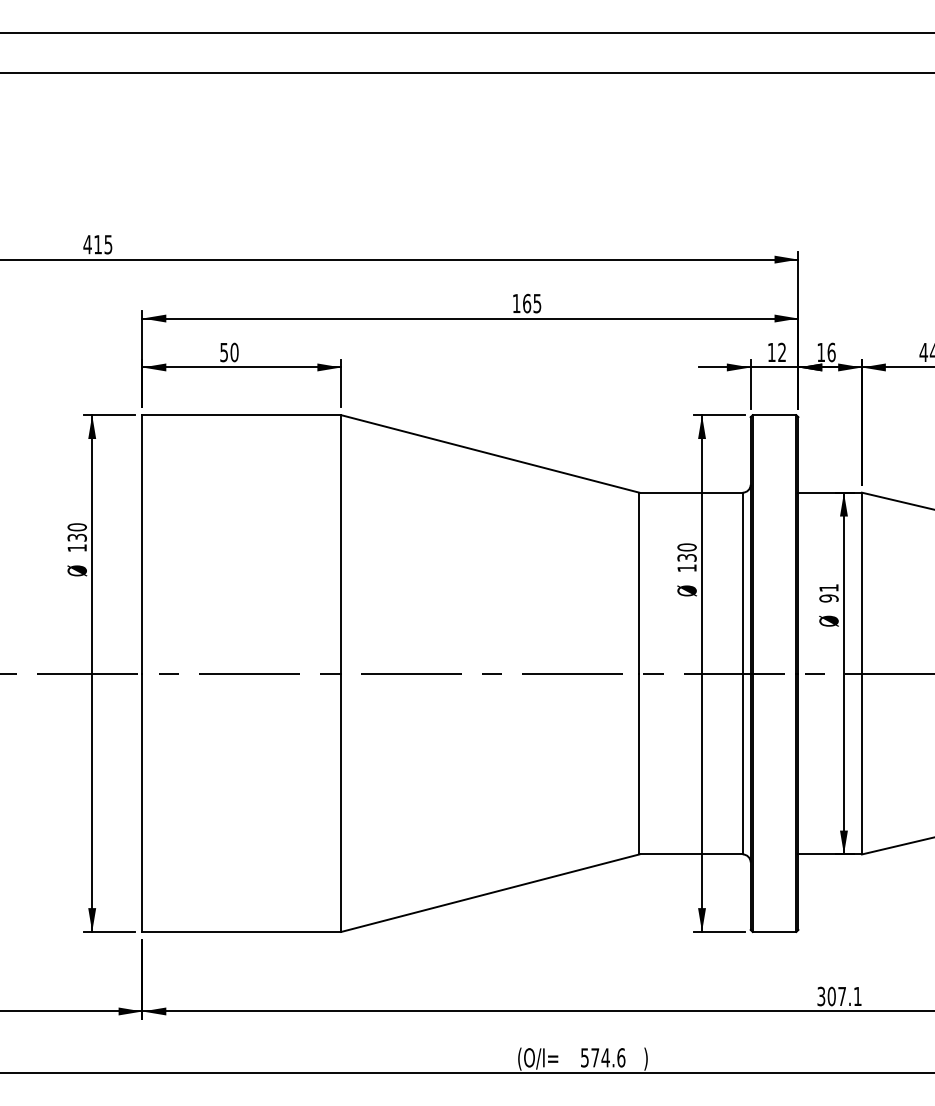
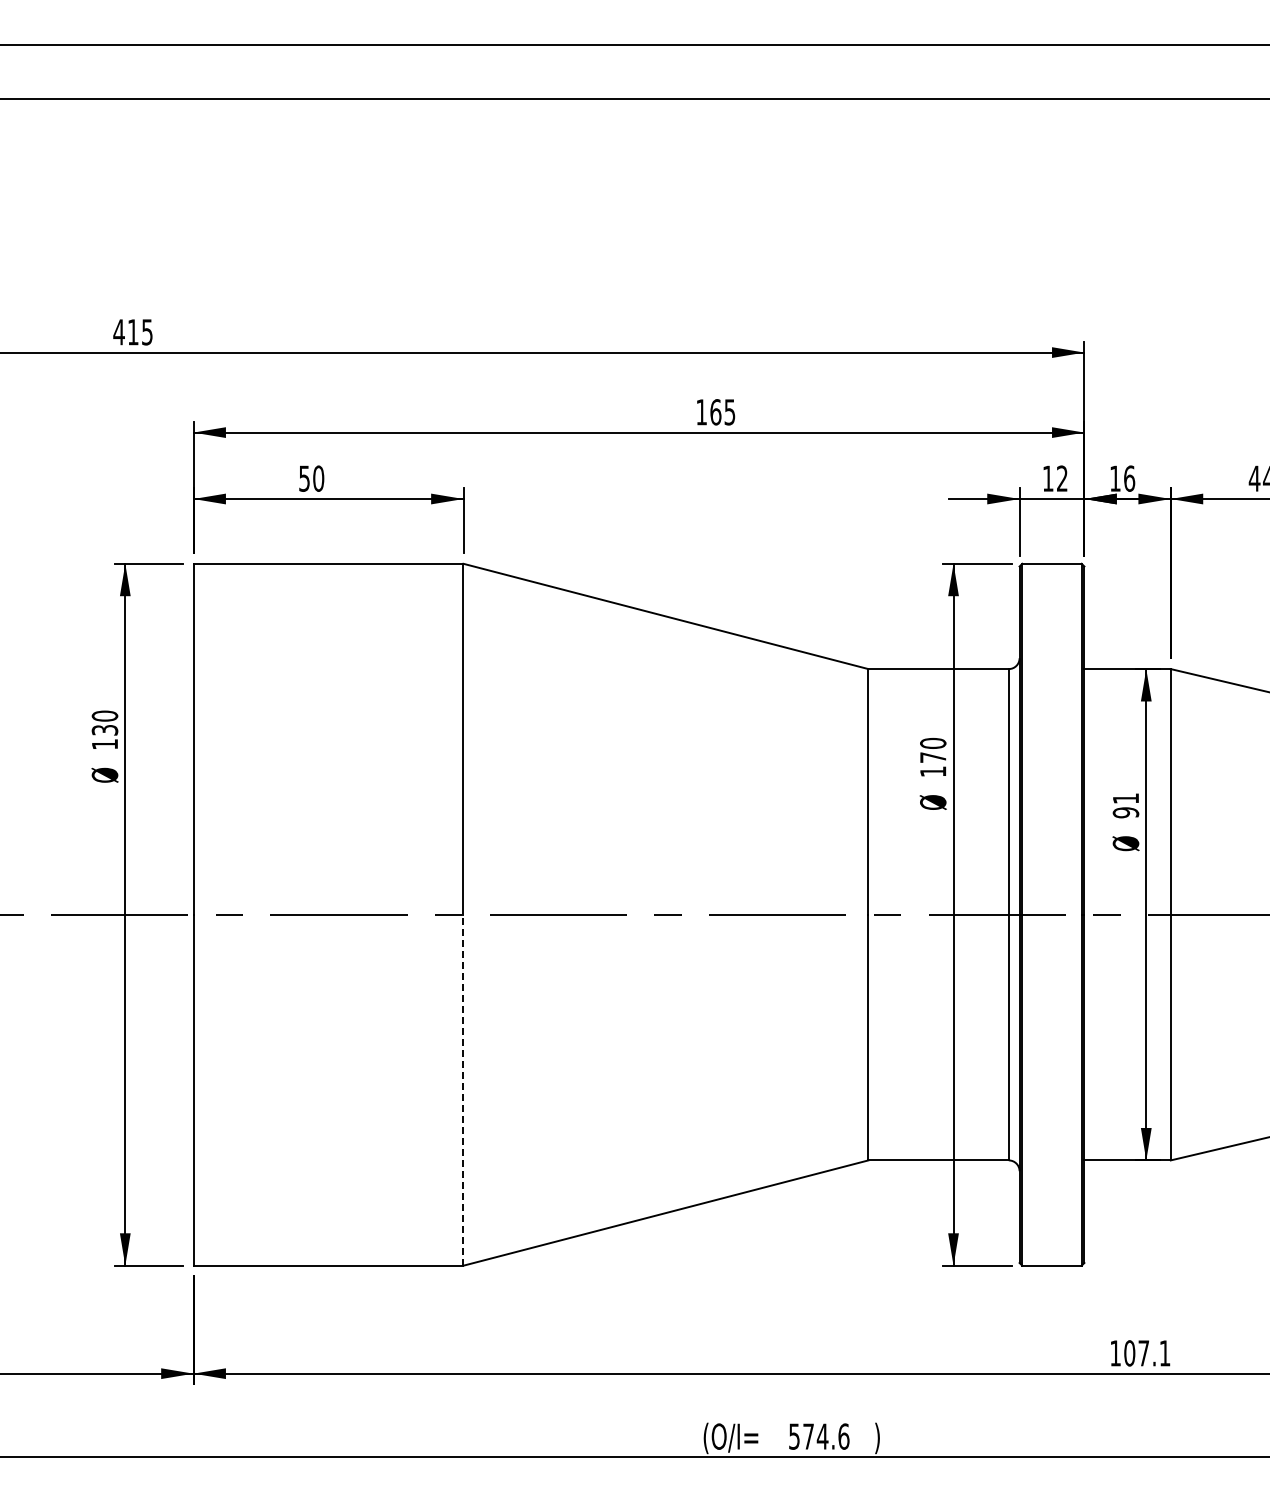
text: (687, 557) -> (933, 757), 130 -> 170
line: (341, 802) -> (463, 1089), solid -> dashed
text: (821, 996) -> (1115, 1353), 307.1 -> 107.1

